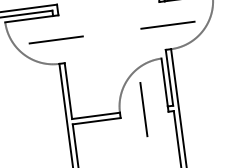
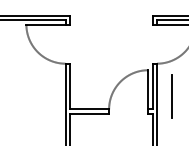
line: (167, 25) -> (156, 44), removed
line: (56, 40) -> (65, 44), removed
line: (143, 109) -> (171, 96), moved

